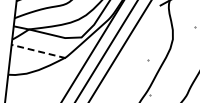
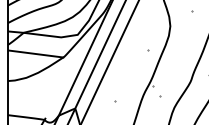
line: (38, 50) -> (35, 53), dashed -> solid

